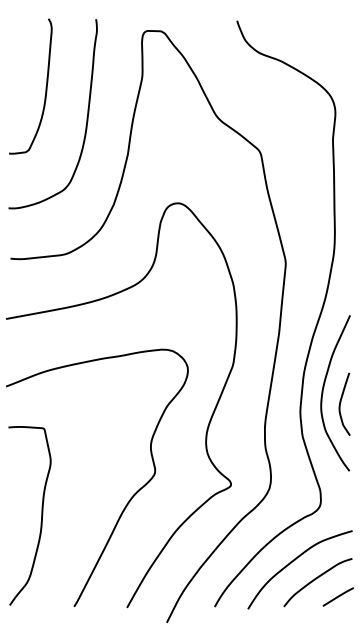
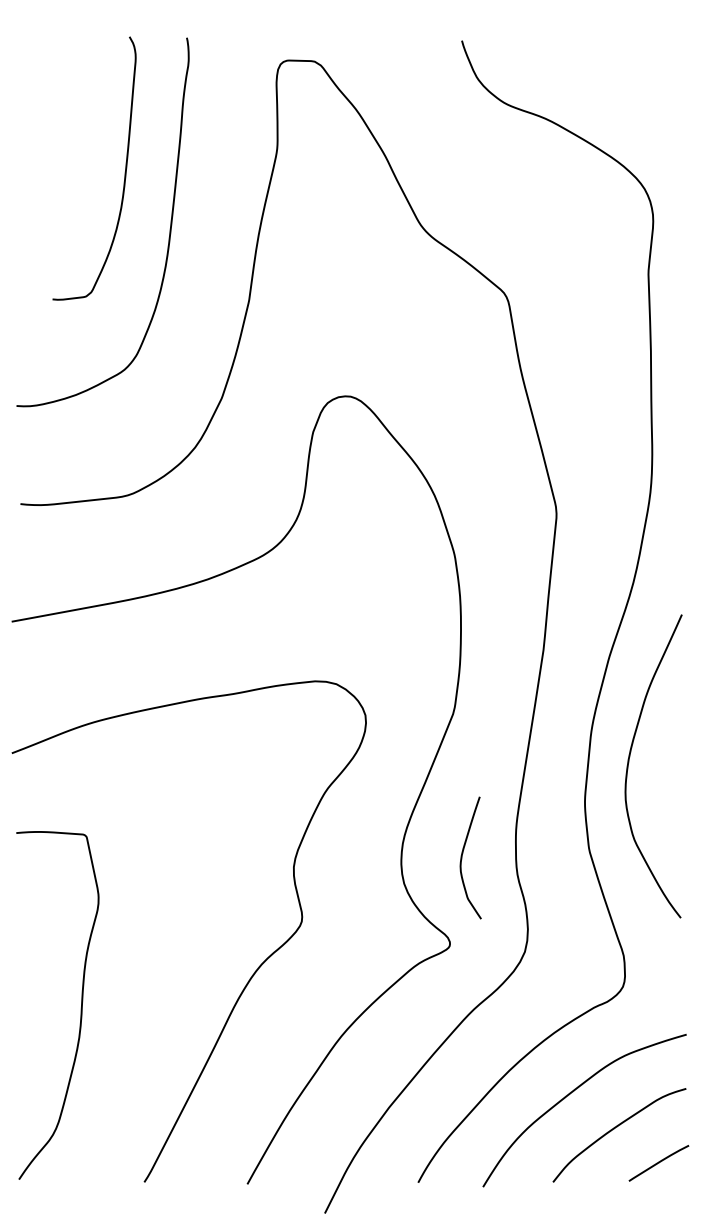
curve: (45, 86) -> (123, 168), moved
curve: (341, 402) -> (464, 854), moved

